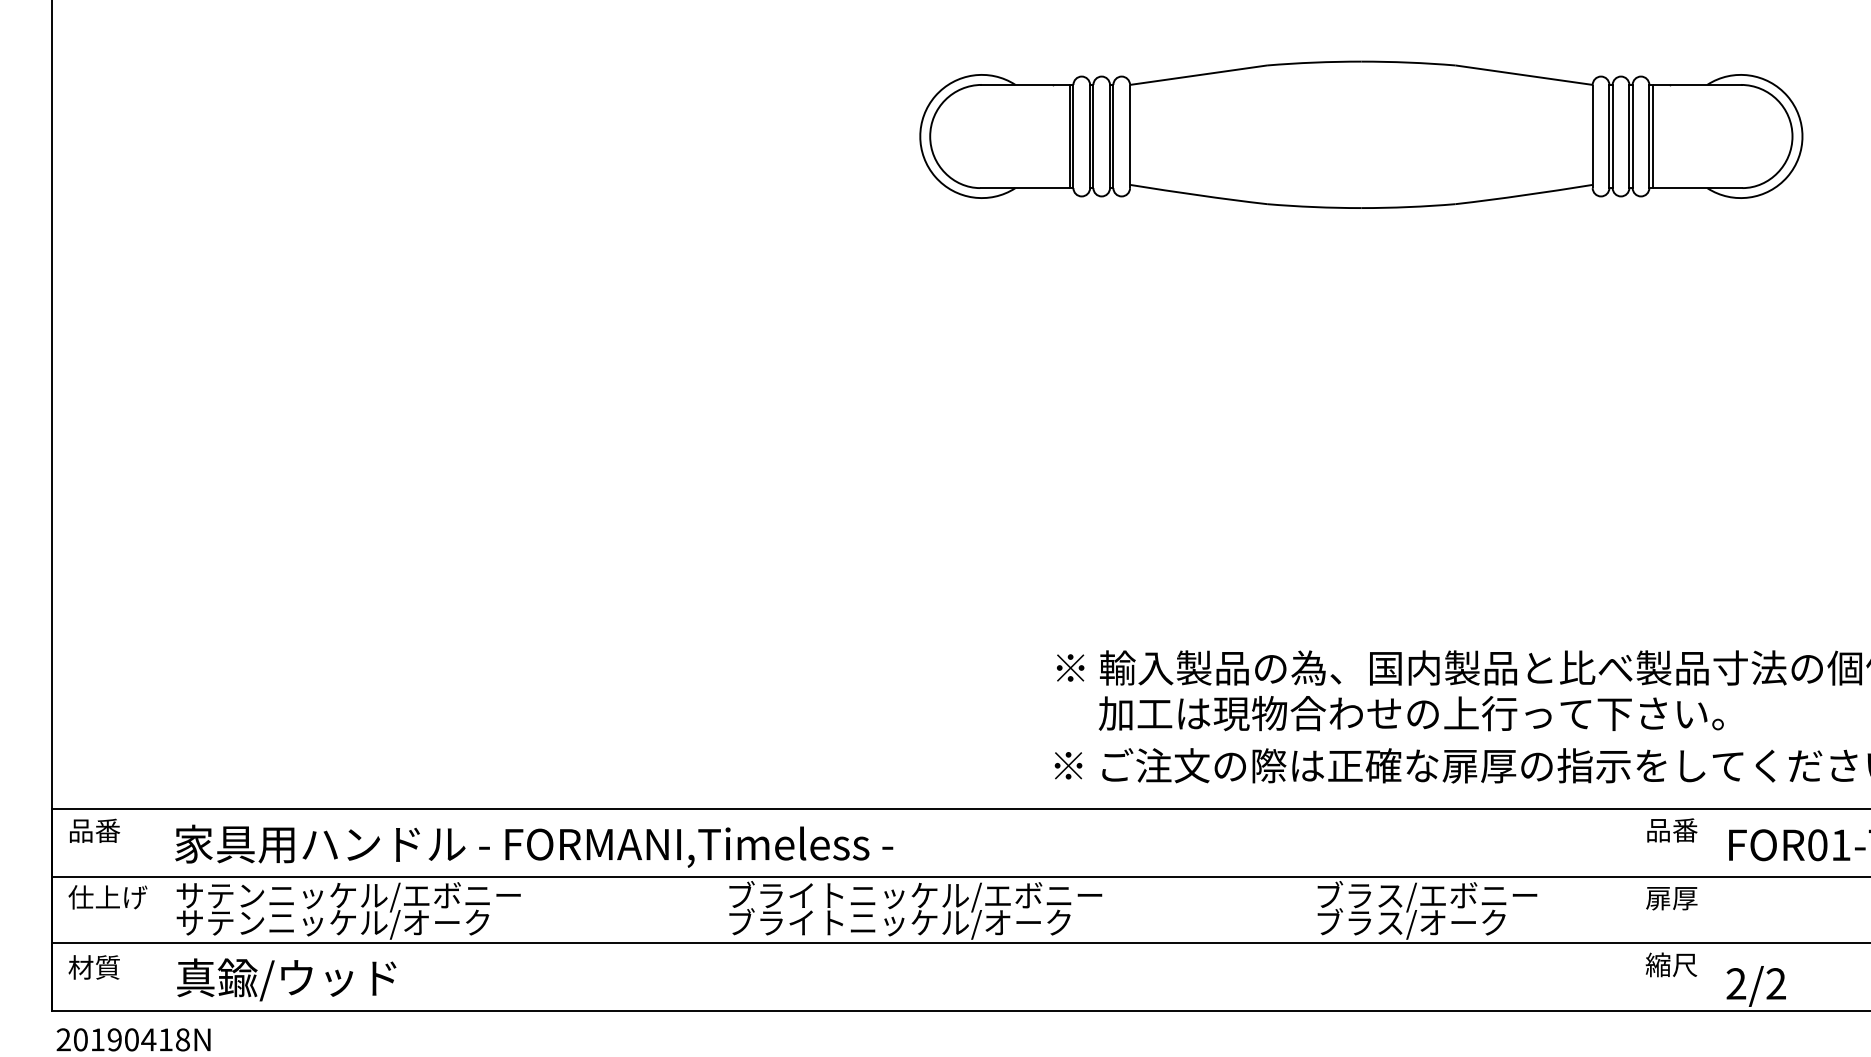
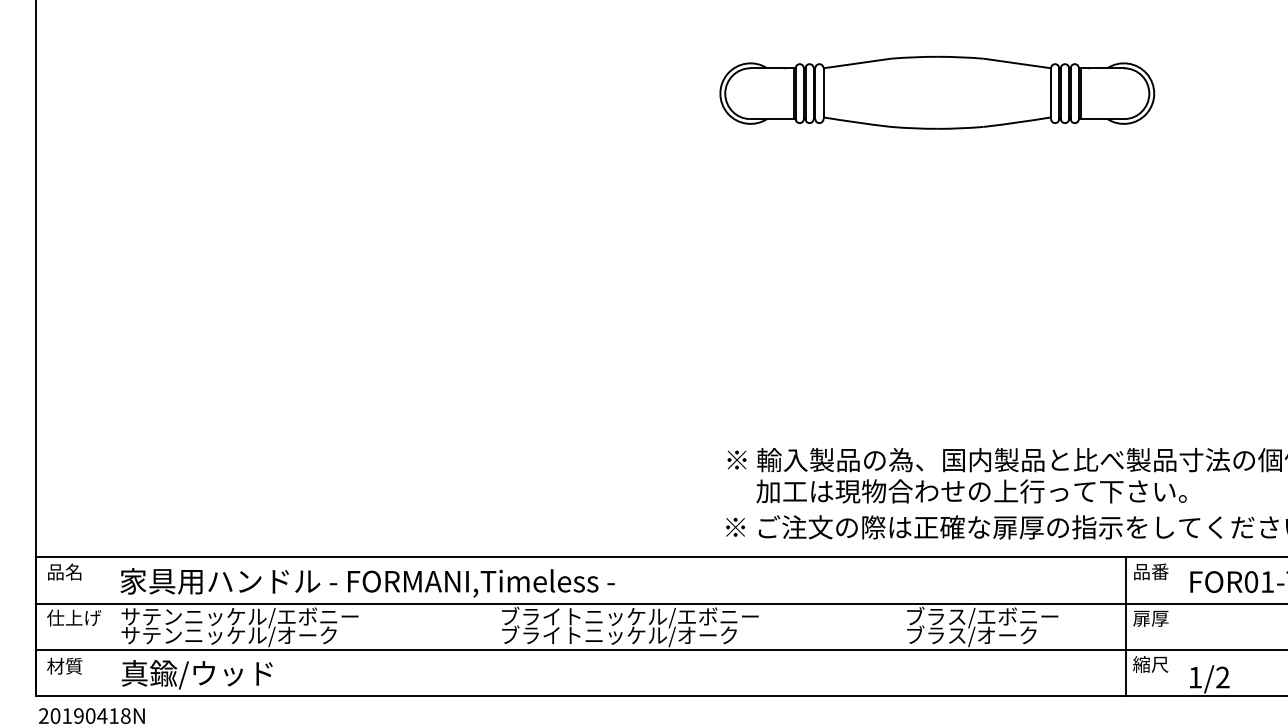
part: (1361, 134) -> (937, 92), size x0.71
text: (106, 829) -> (73, 571), 品番 -> 品名
line: (1634, 909) -> (1125, 626), added
text: (1736, 983) -> (1195, 677), 2/2 -> 1/2

